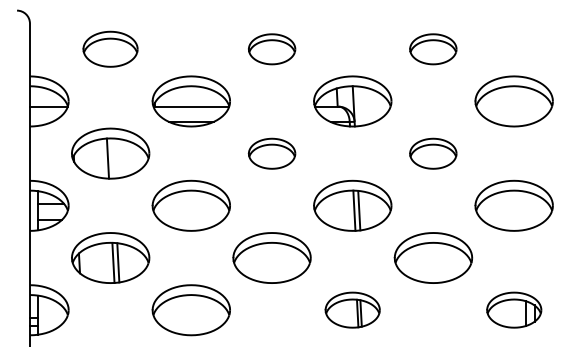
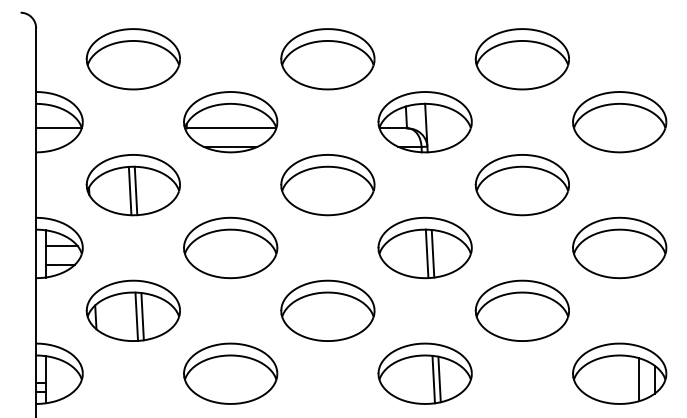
part: (109, 49) -> (132, 59), size x1.43
part: (271, 49) -> (327, 59), size x1.67
part: (432, 49) -> (521, 59), size x1.67
part: (271, 153) -> (327, 185), size x1.67
part: (432, 153) -> (521, 185), size x1.67
line: (112, 158) -> (135, 190), added
part: (352, 310) -> (424, 373), size x1.43
part: (514, 310) -> (619, 373), size x1.43

